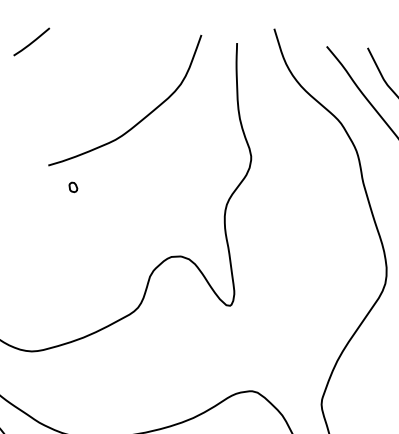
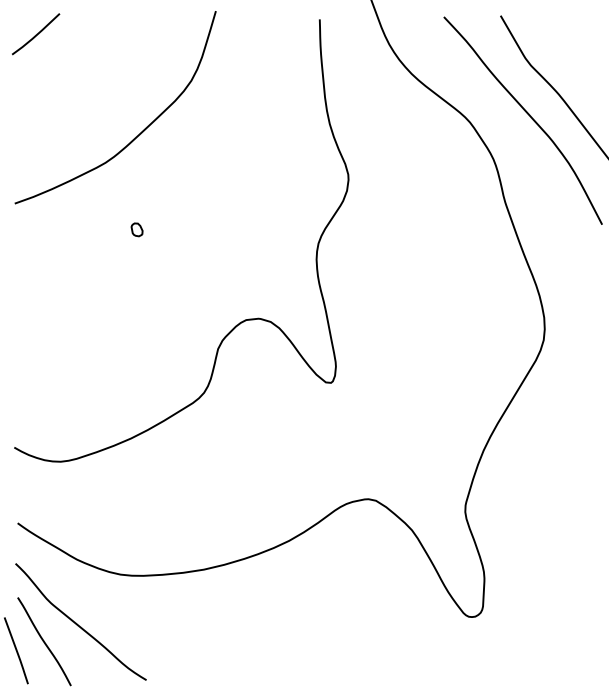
curve: (142, 119) -> (140, 132), moved
part: (72, 187) -> (136, 229), moved

